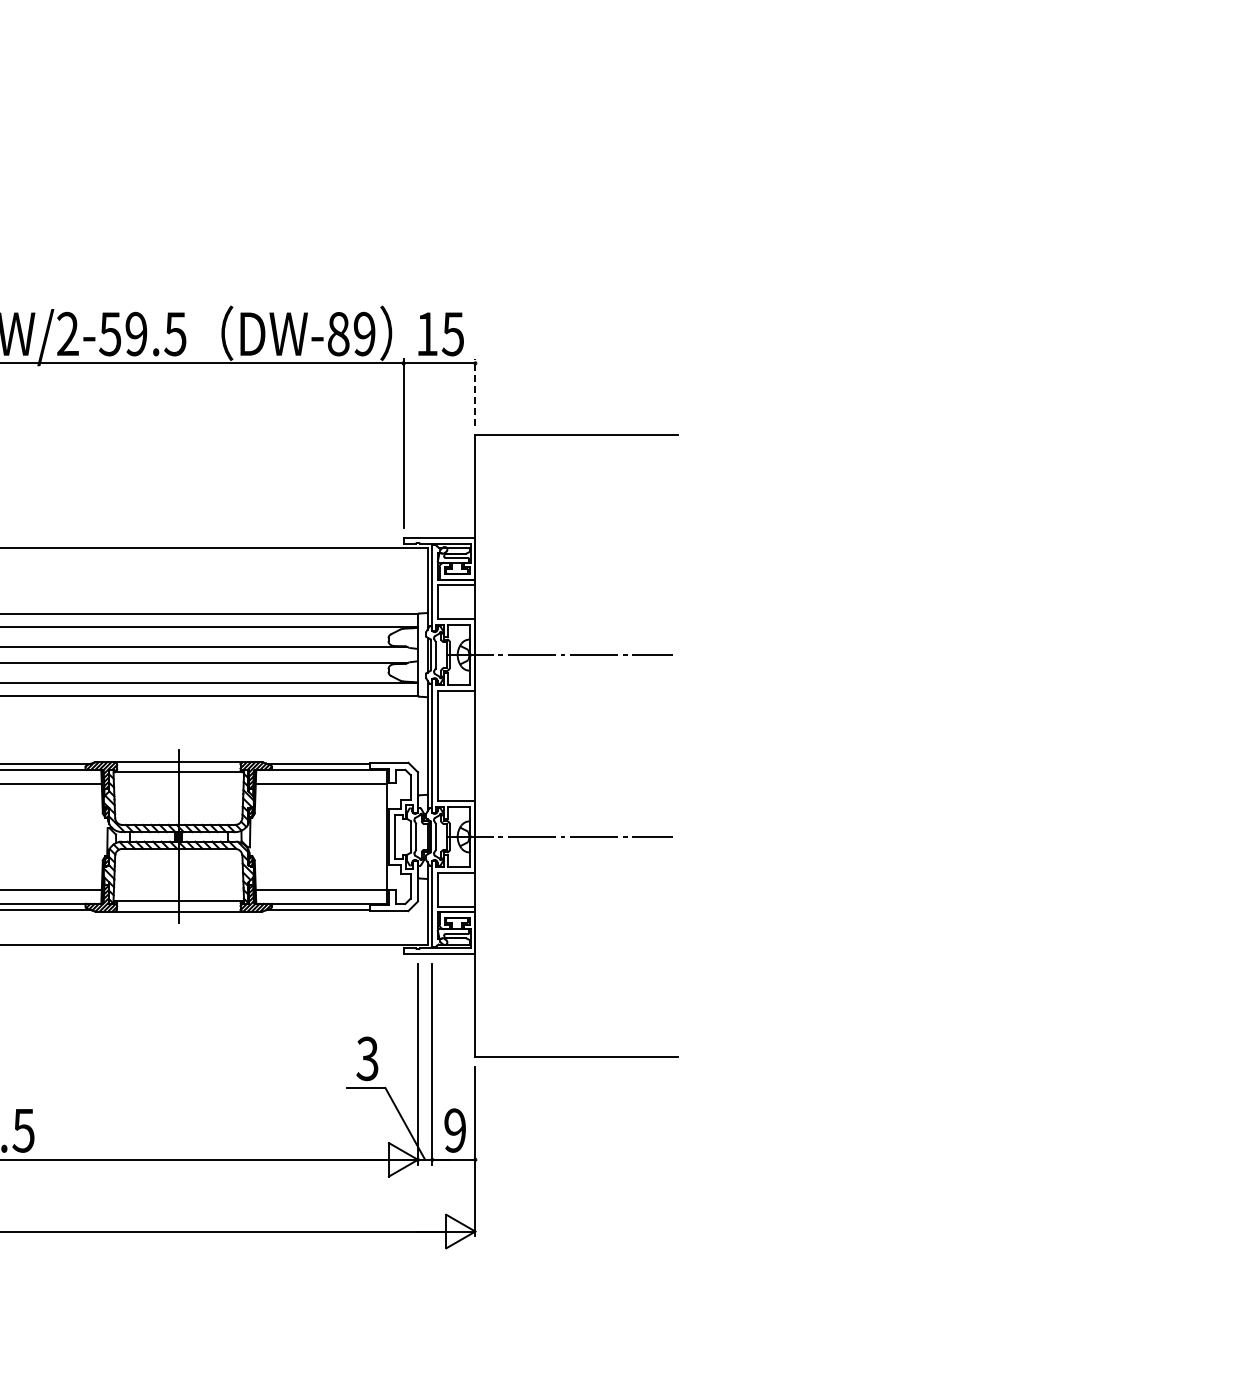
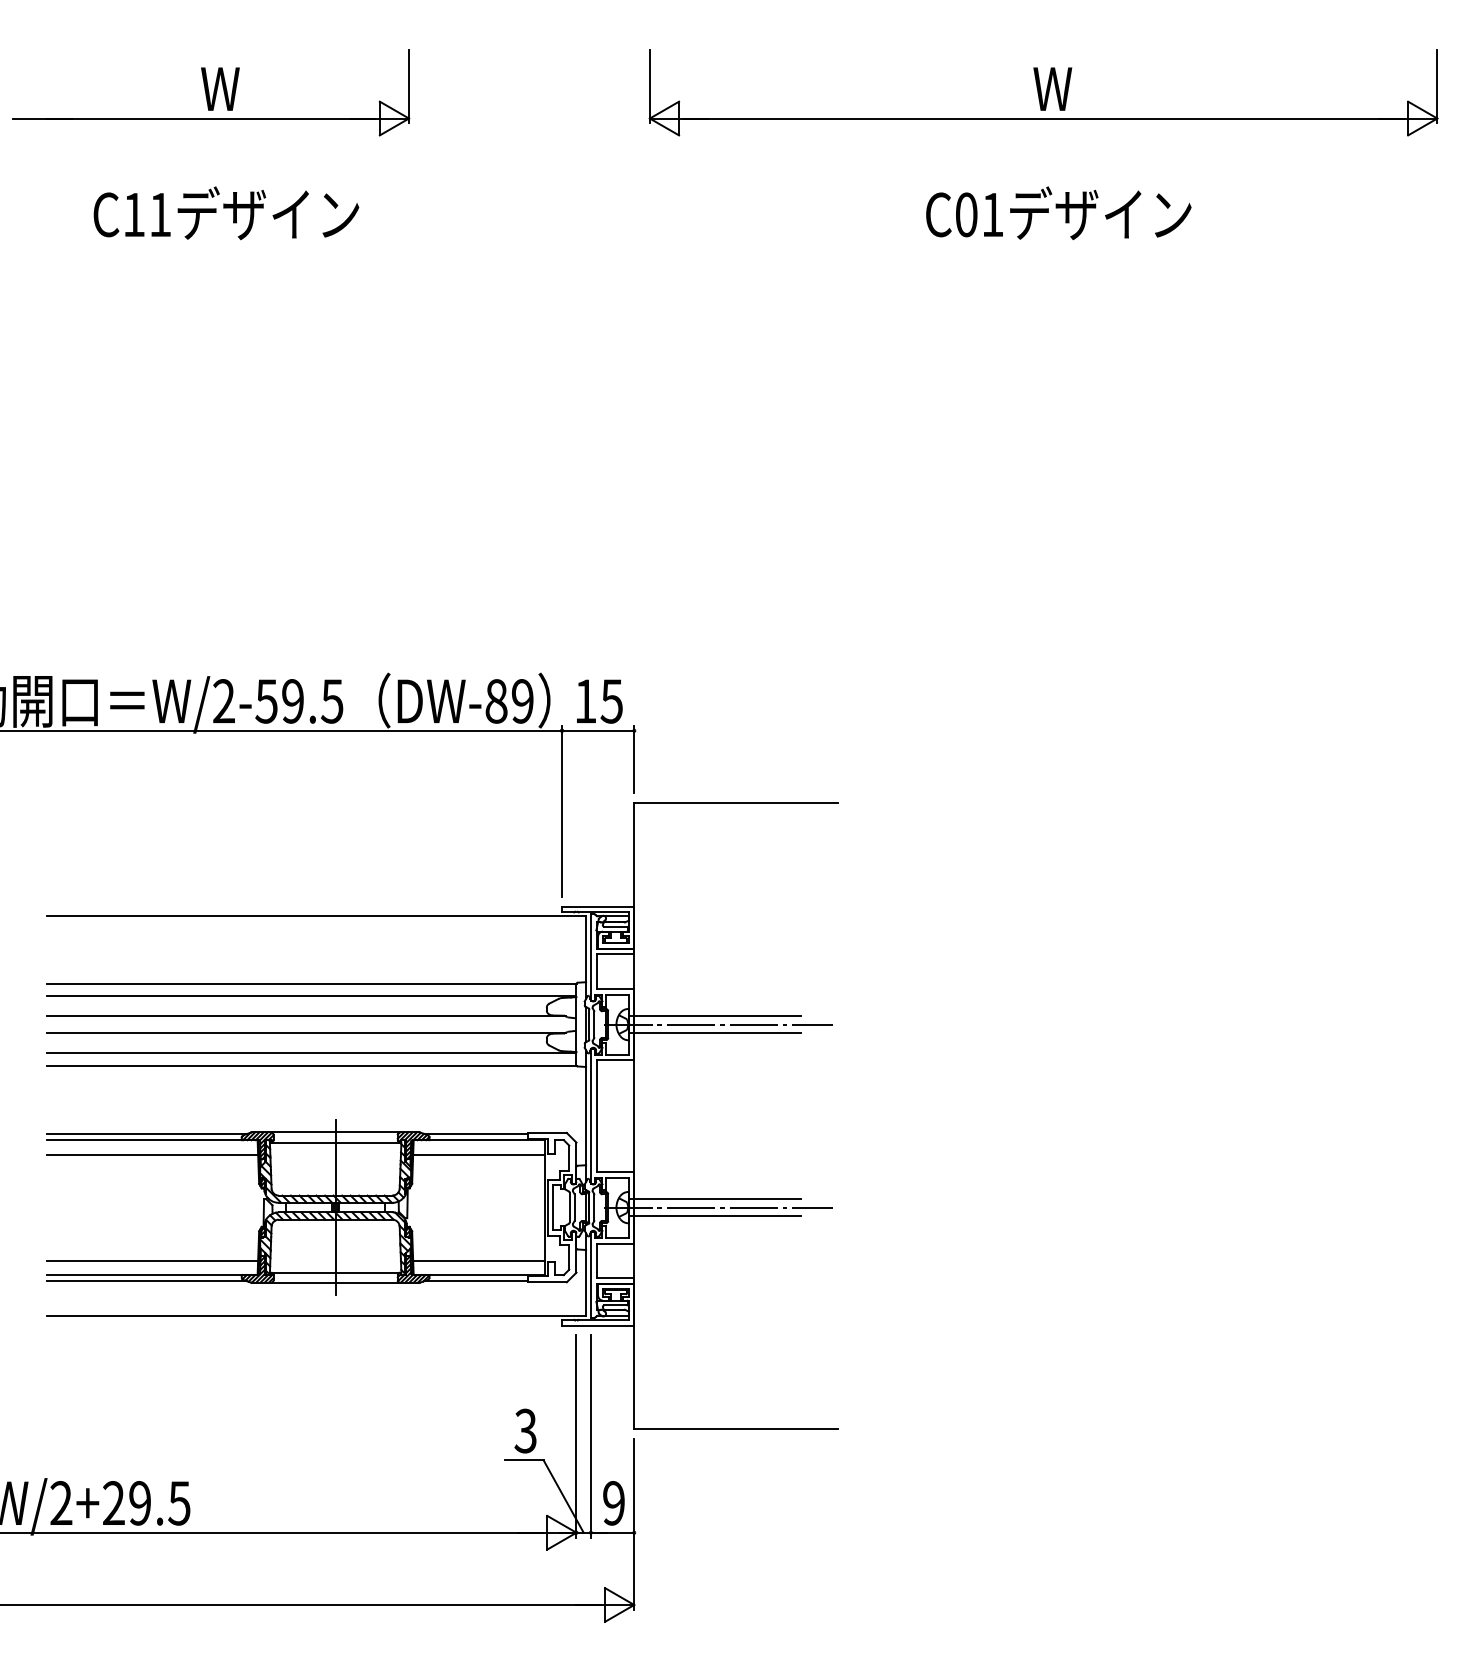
line: (475, 391) -> (634, 759), dashed -> solid
line: (555, 647) -> (714, 1016), added
line: (555, 663) -> (714, 1033), added
line: (555, 828) -> (714, 1199), added
line: (555, 845) -> (714, 1216), added

